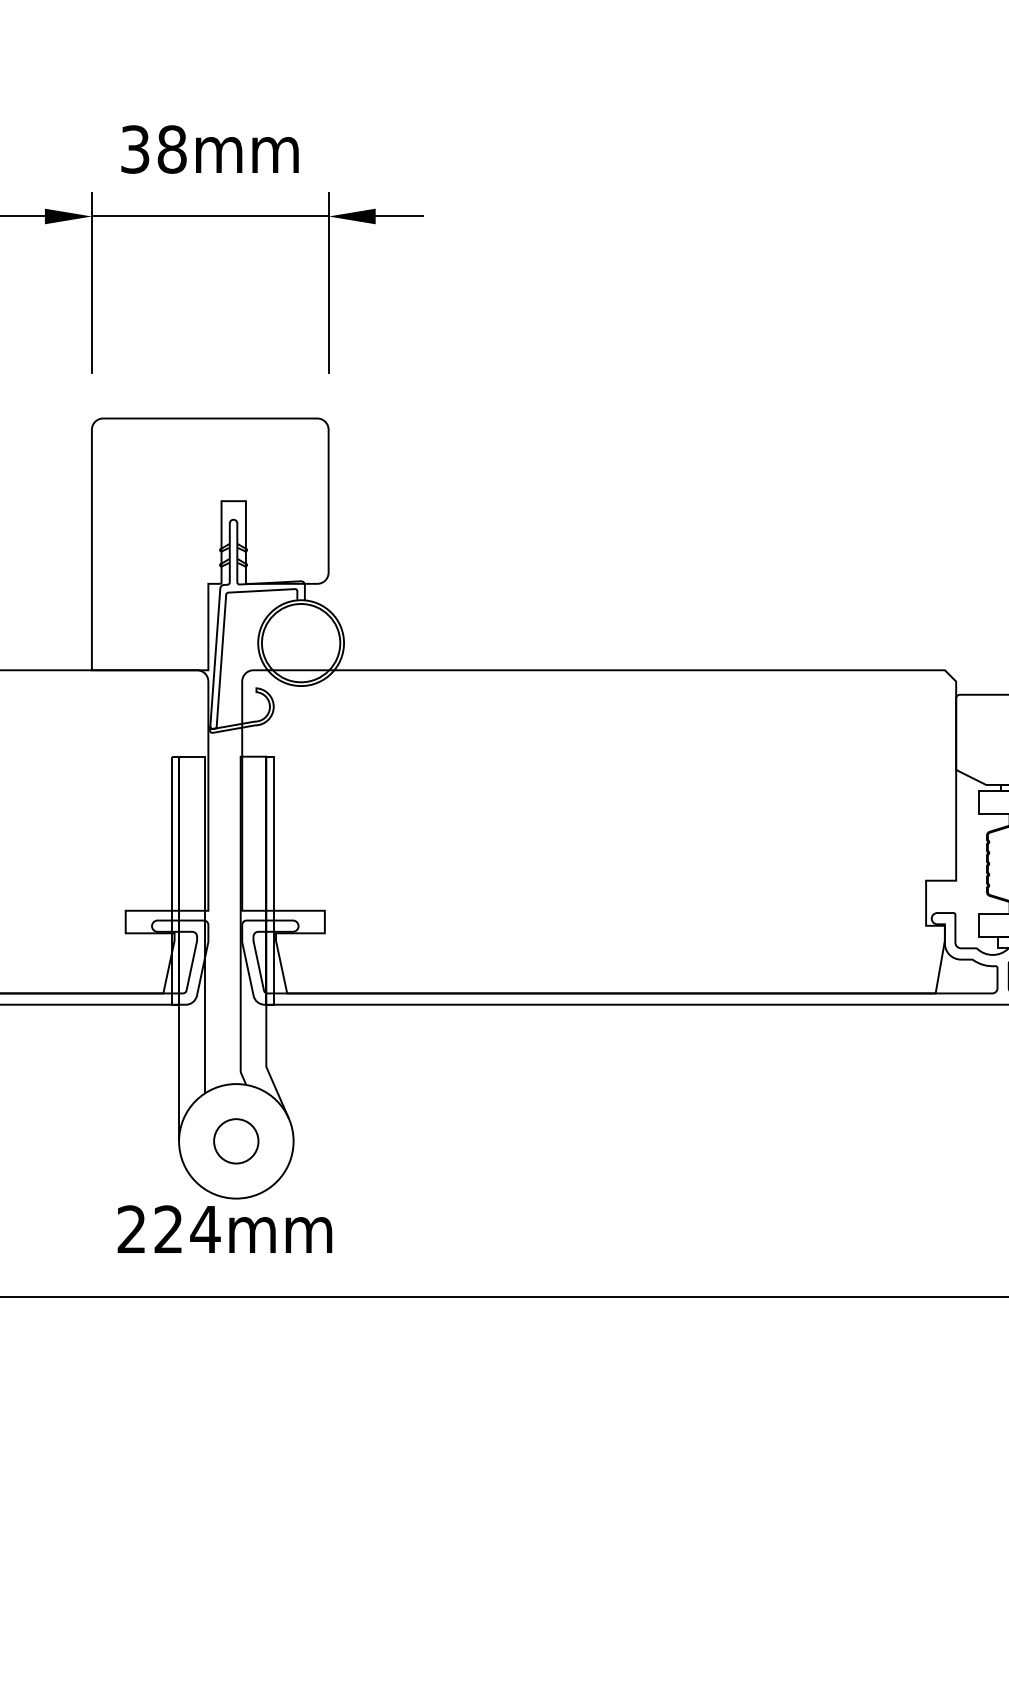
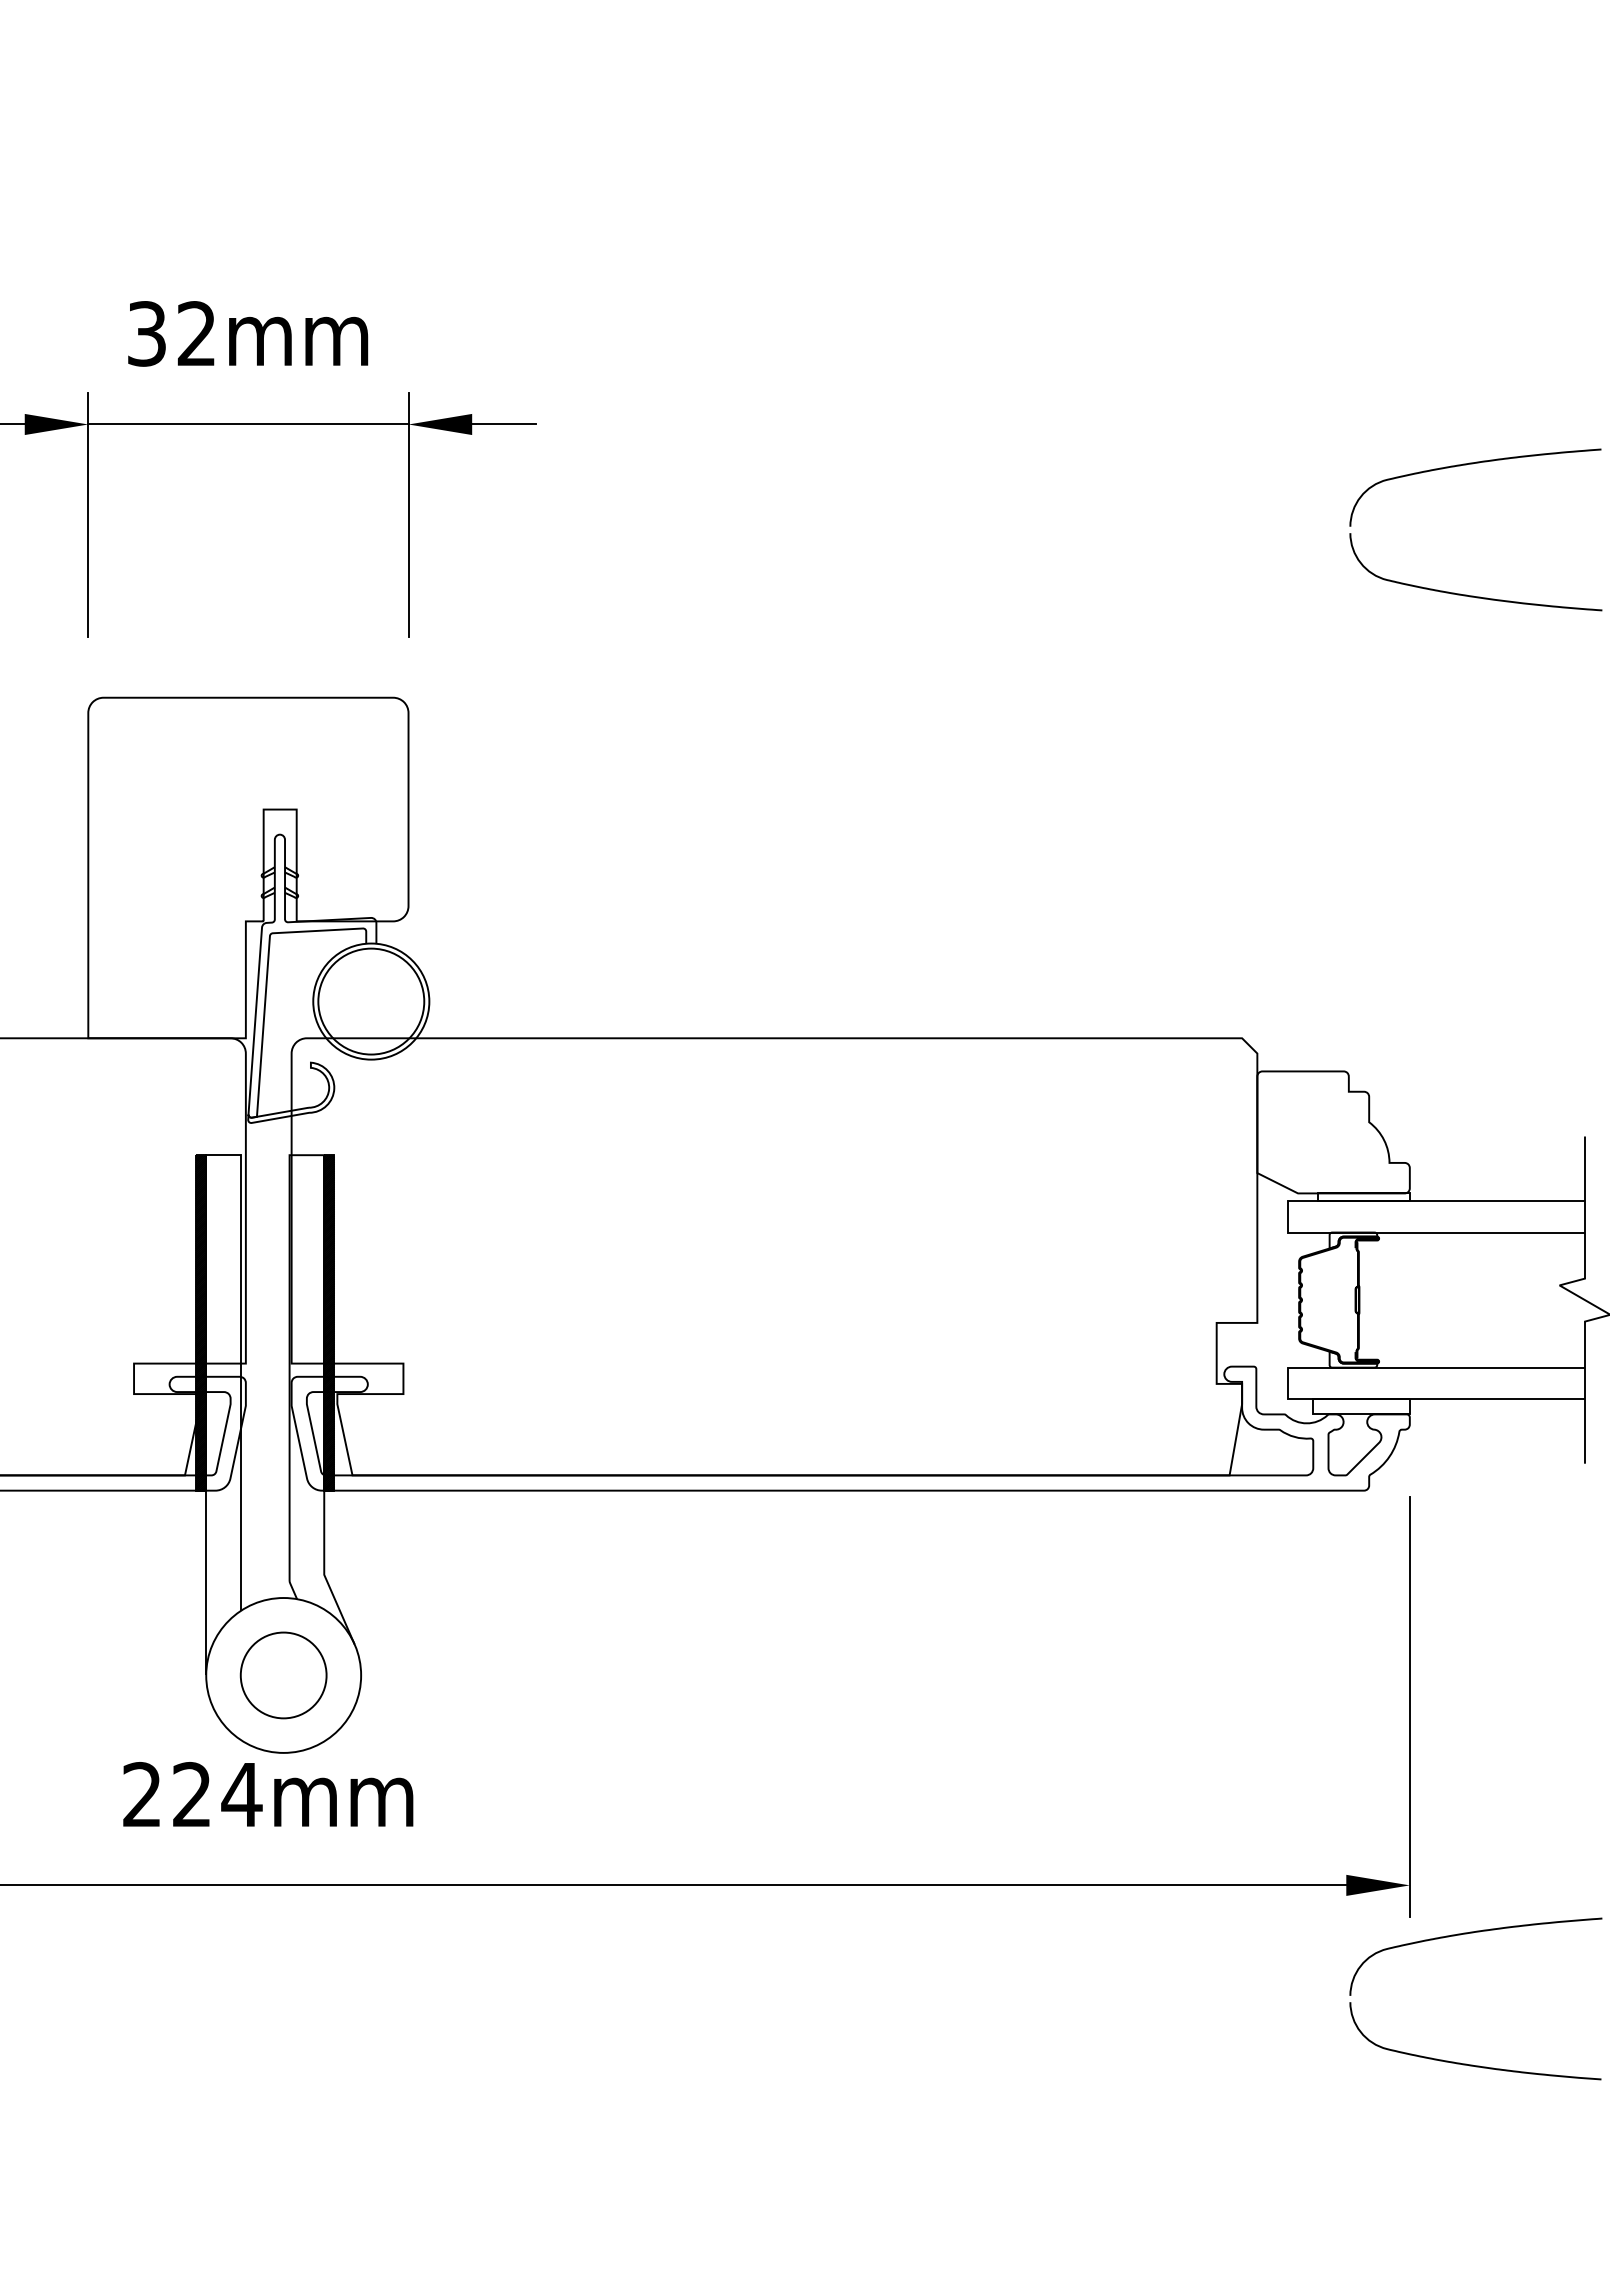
text: (171, 149) -> (196, 333), 38mm -> 32mm
hatch: (175, 880) -> (201, 1322), added
hatch: (270, 880) -> (329, 1322), added
circle: (236, 1141) -> (283, 1675), size x1.43

